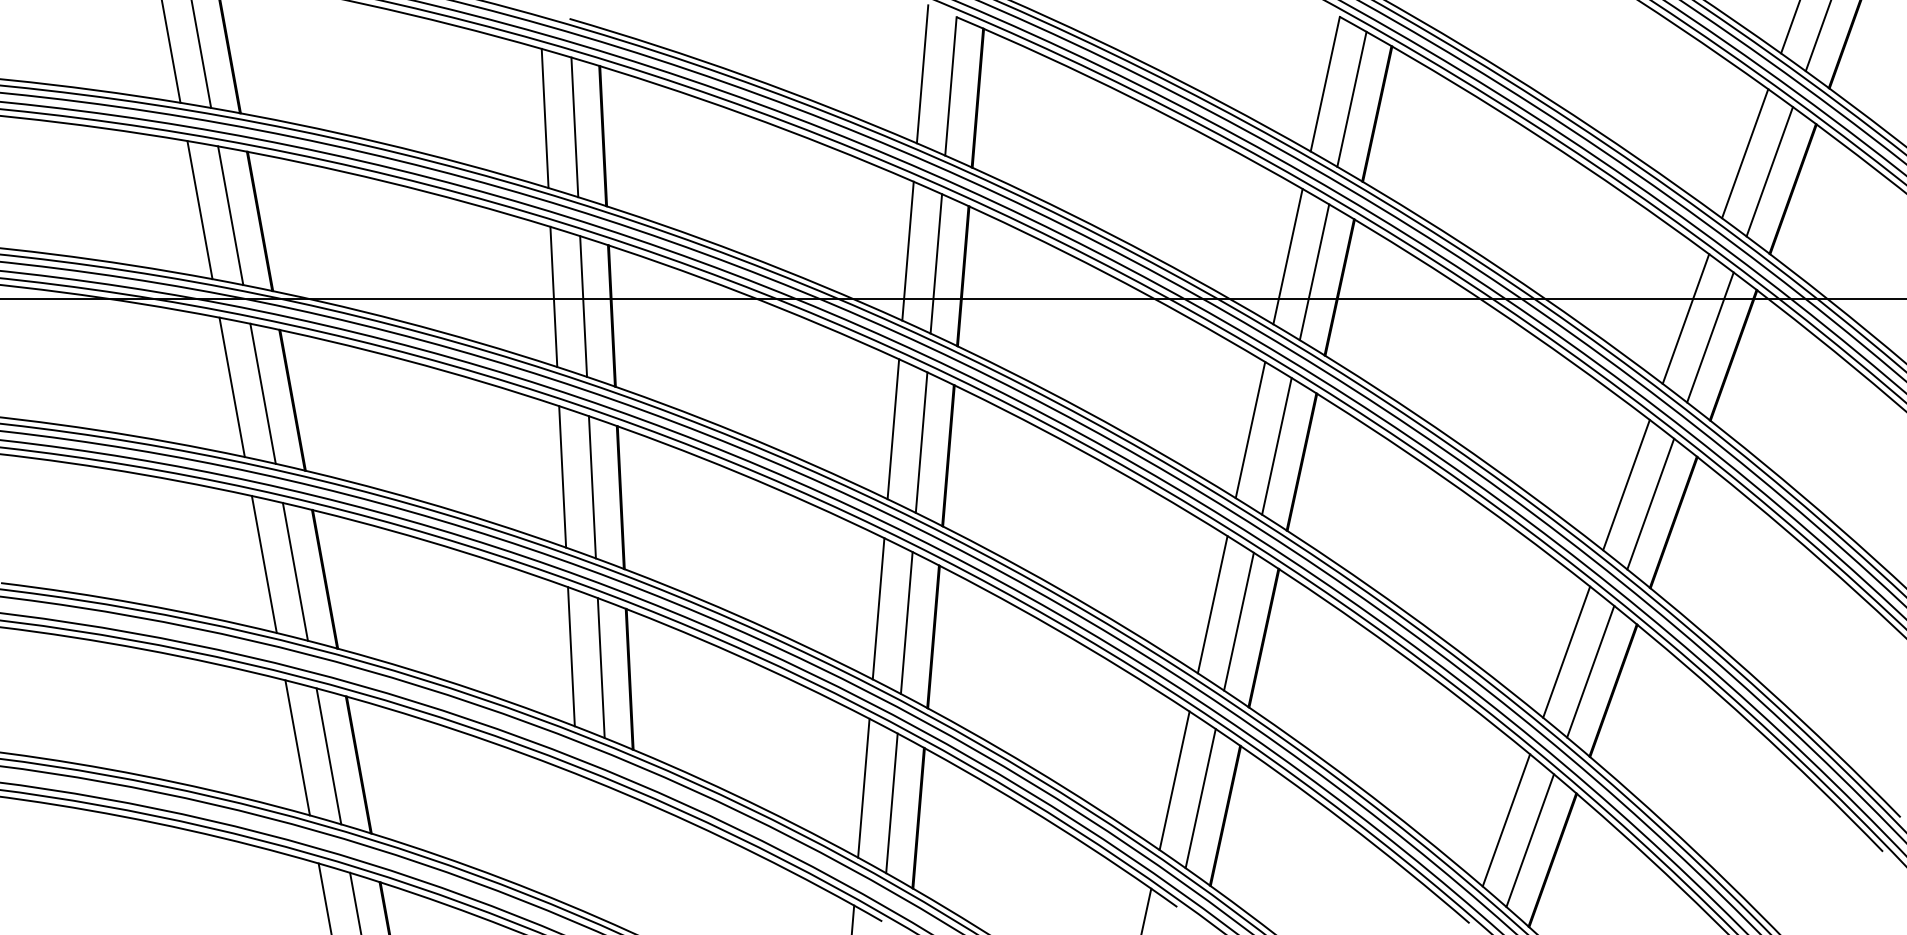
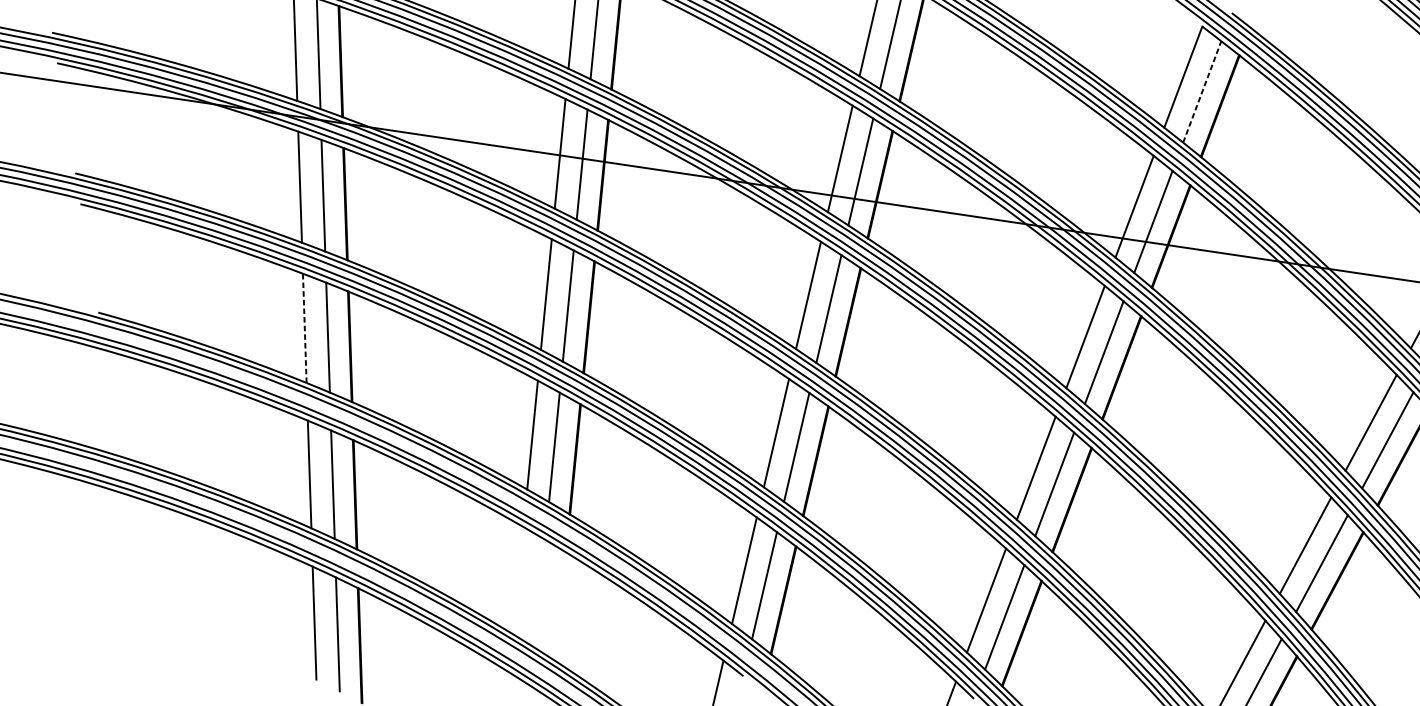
line: (1352, 98) -> (1202, 91), solid -> dashed
line: (264, 564) -> (304, 328), solid -> dashed

